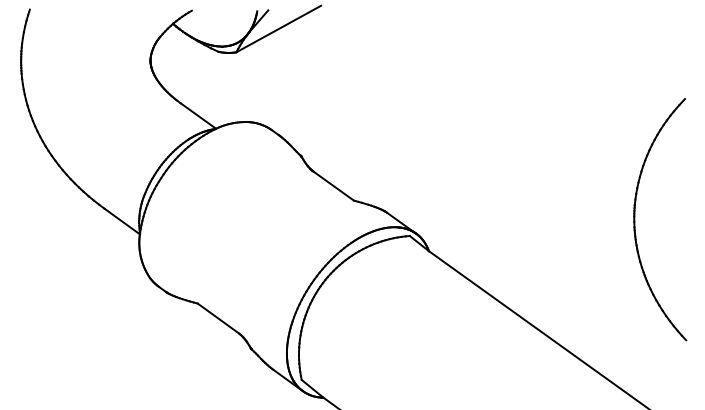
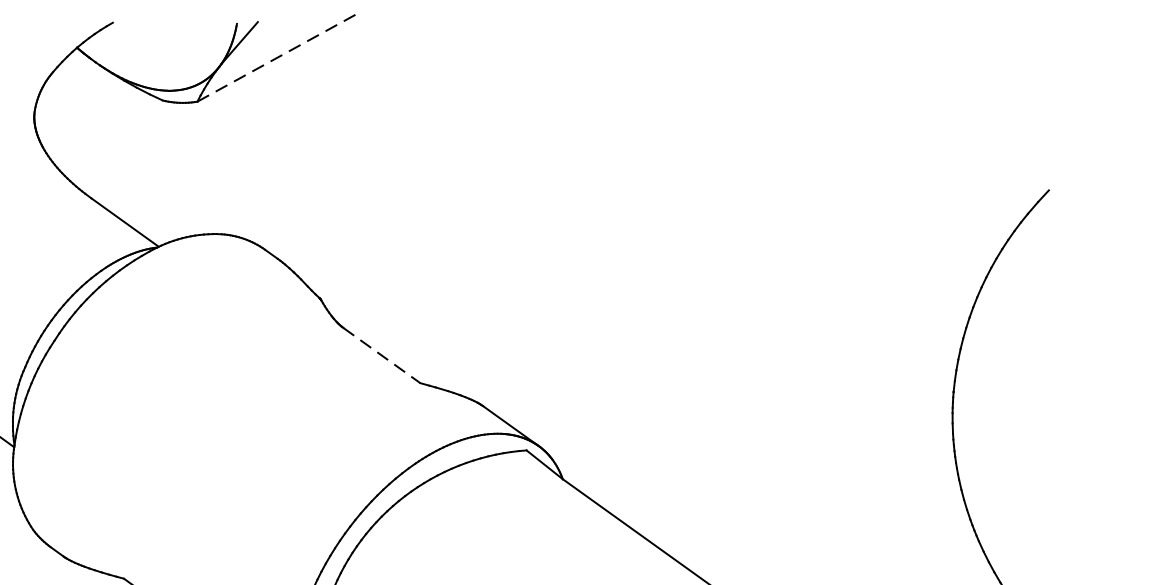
line: (279, 28) -> (279, 56), solid -> dashed
line: (333, 186) -> (381, 356), solid -> dashed

